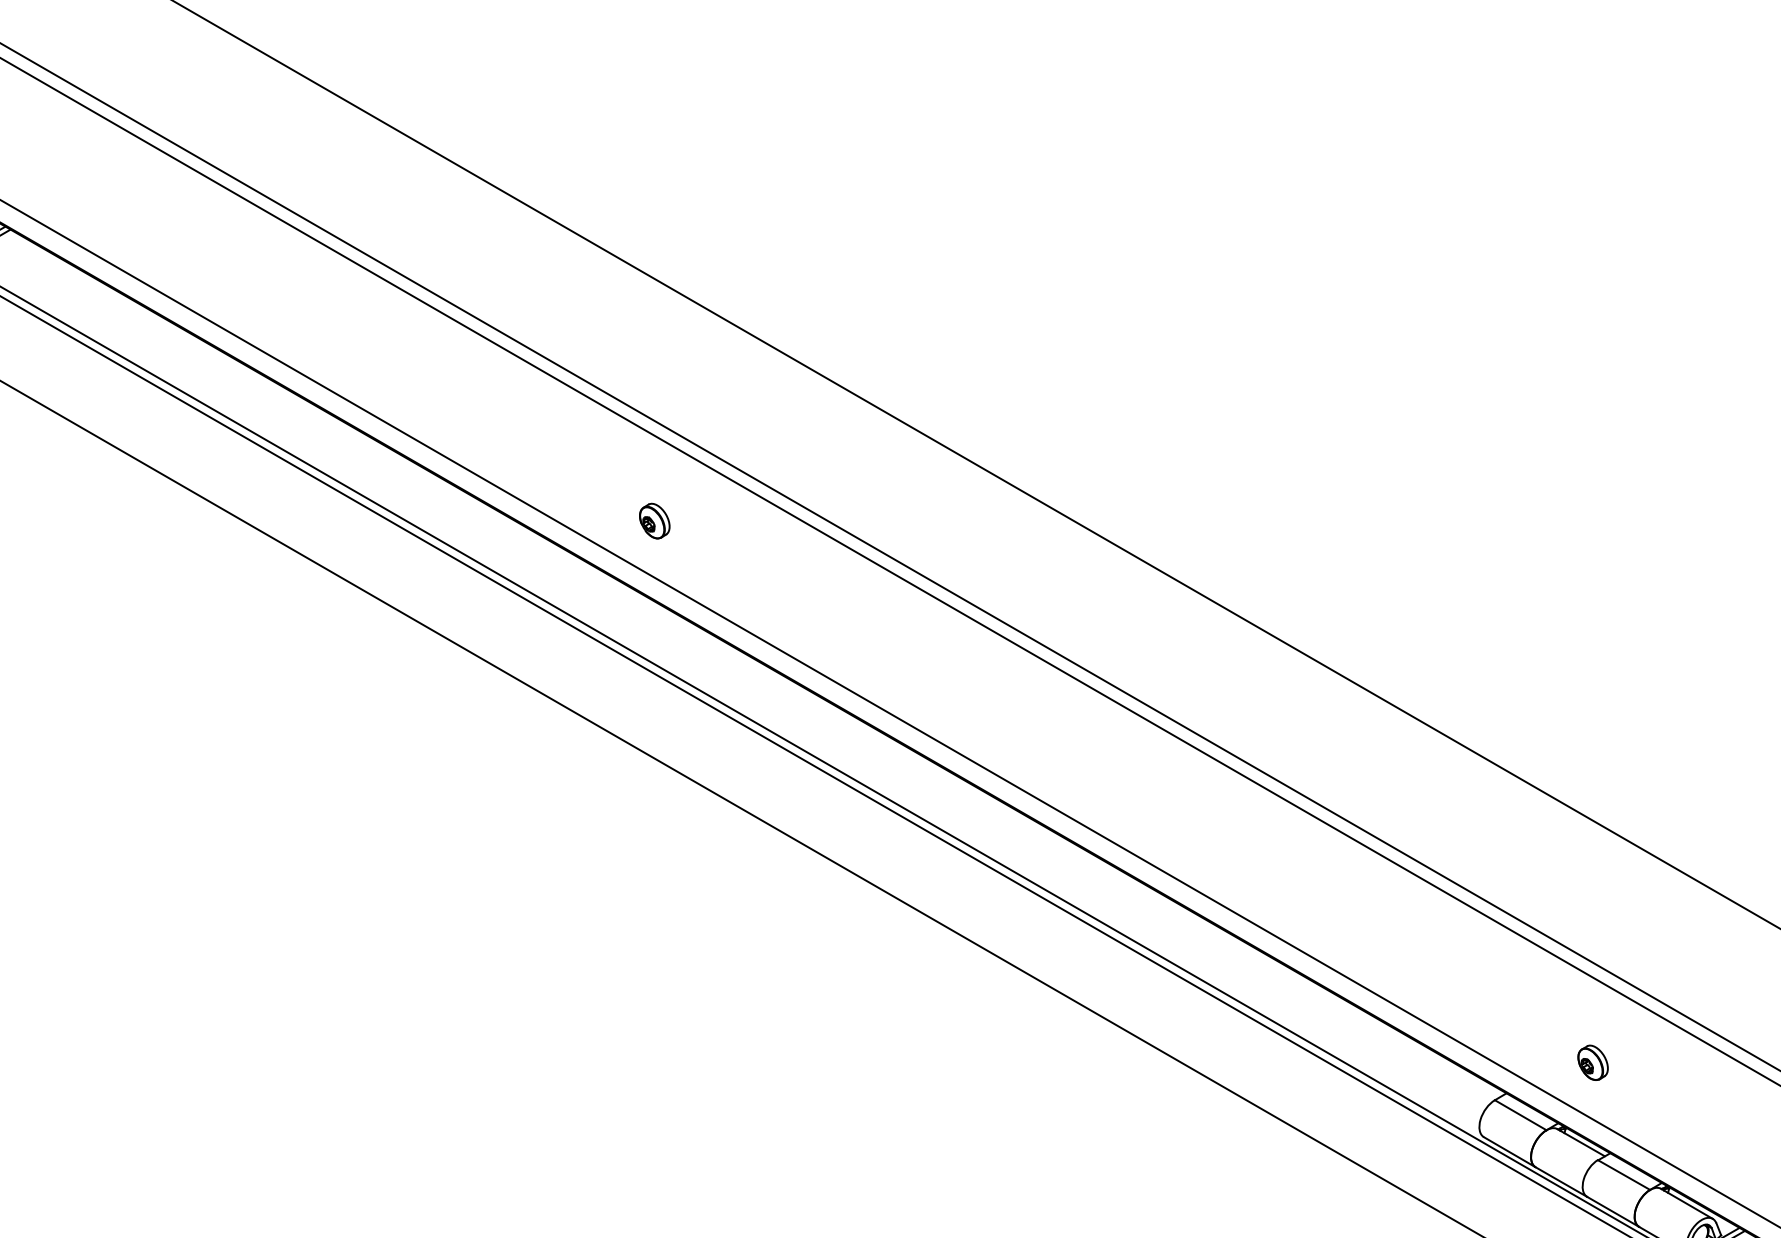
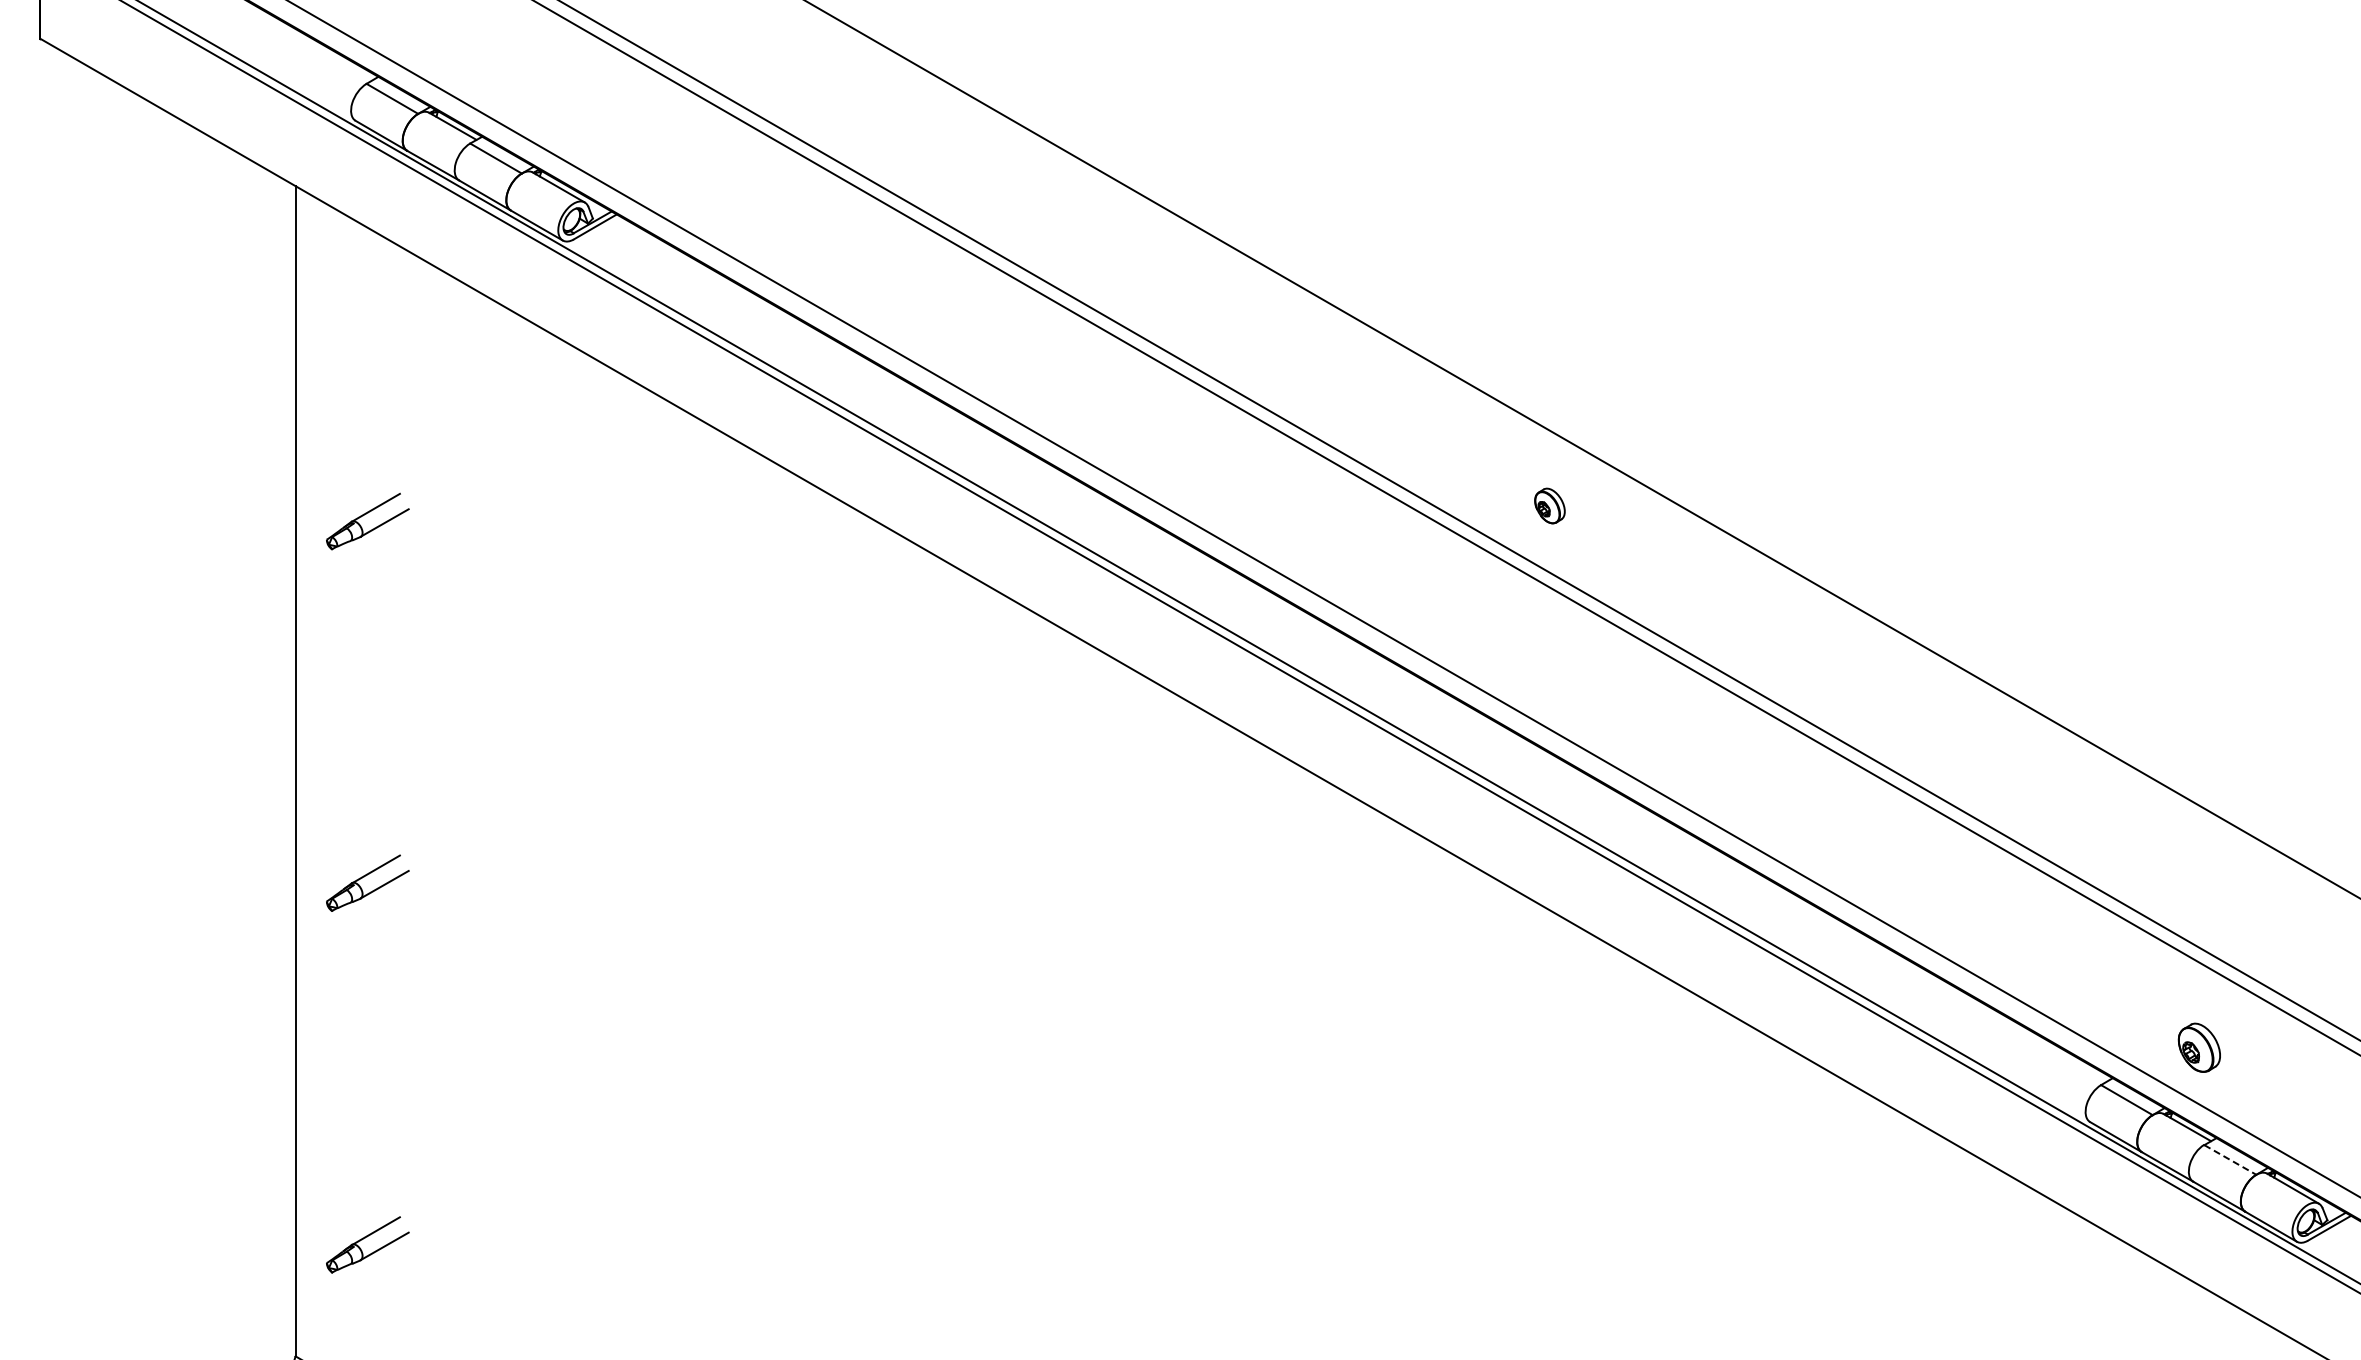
part: (654, 520) -> (1549, 505), moved
part: (1592, 1062) -> (2198, 1047), size x1.4
line: (1624, 1174) -> (2230, 1159), solid -> dashed

